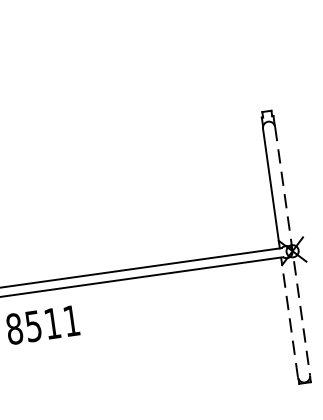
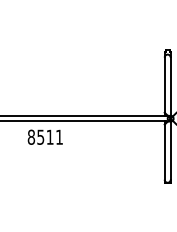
line: (292, 252) -> (170, 119), dashed -> solid
line: (288, 315) -> (164, 149), dashed -> solid

